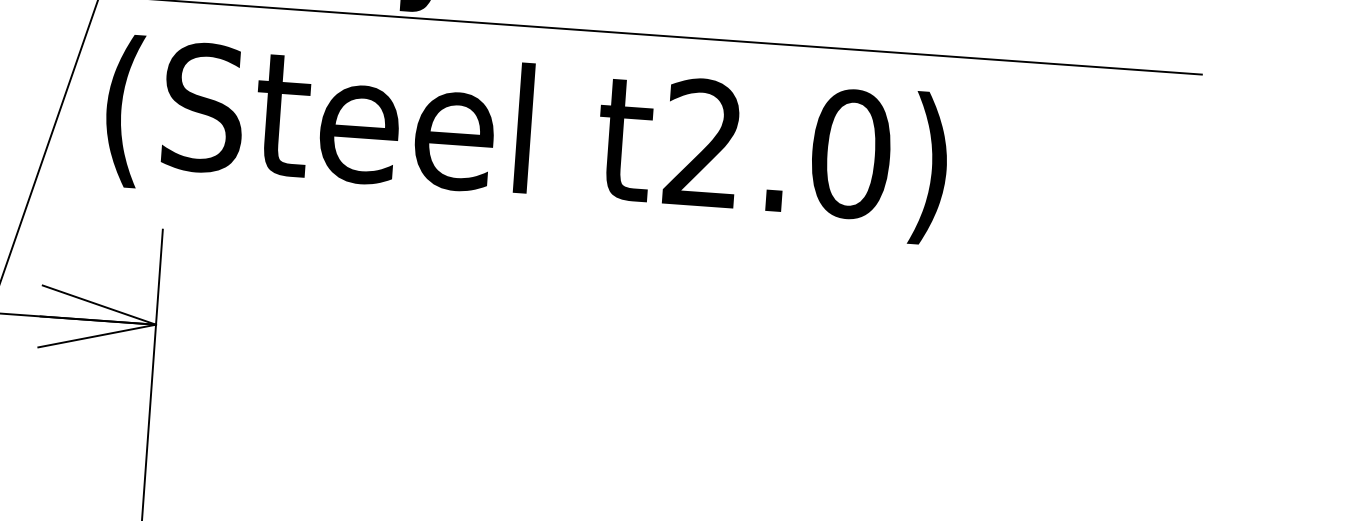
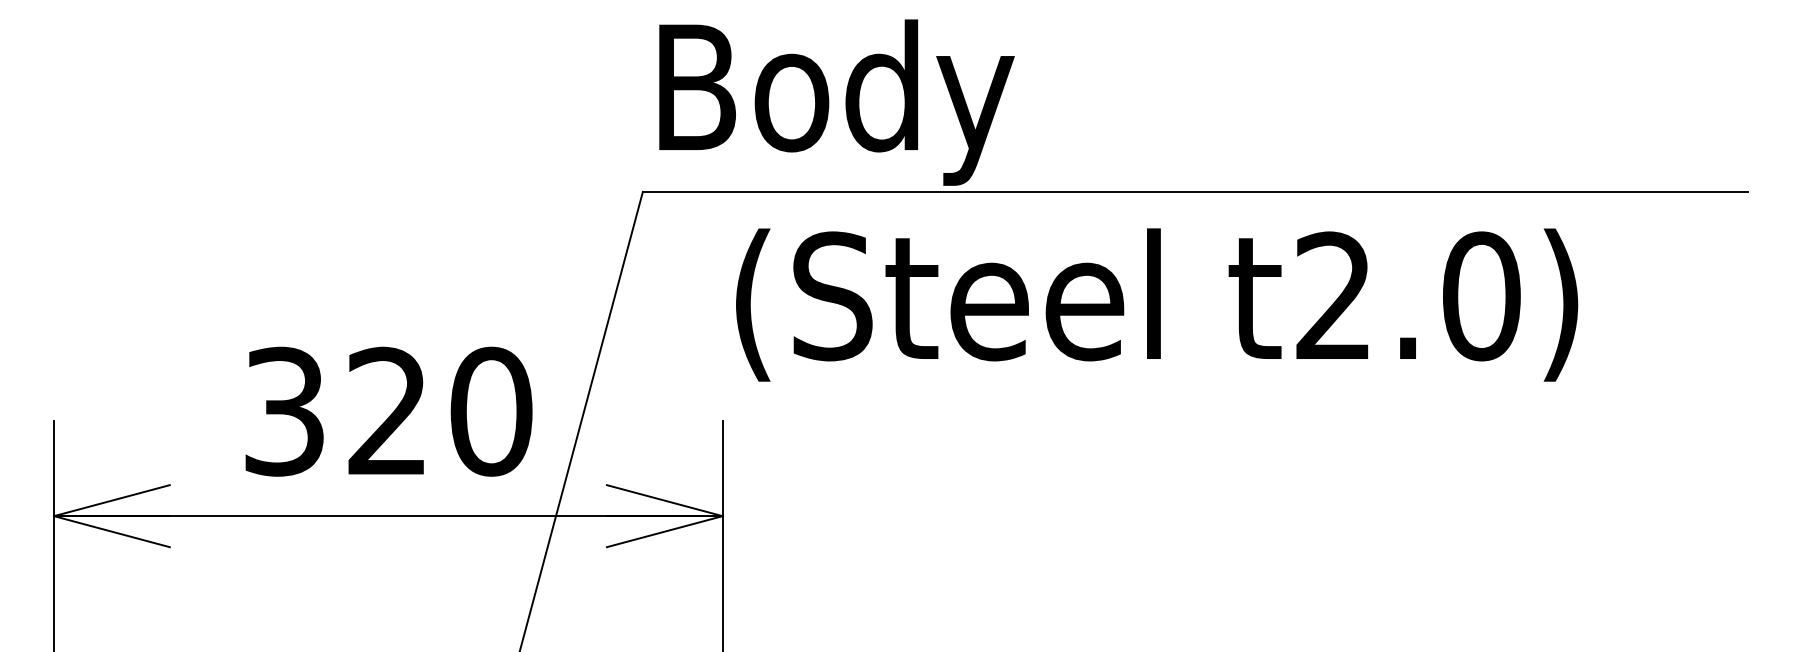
text: (527, 139) -> (1157, 304), moved

